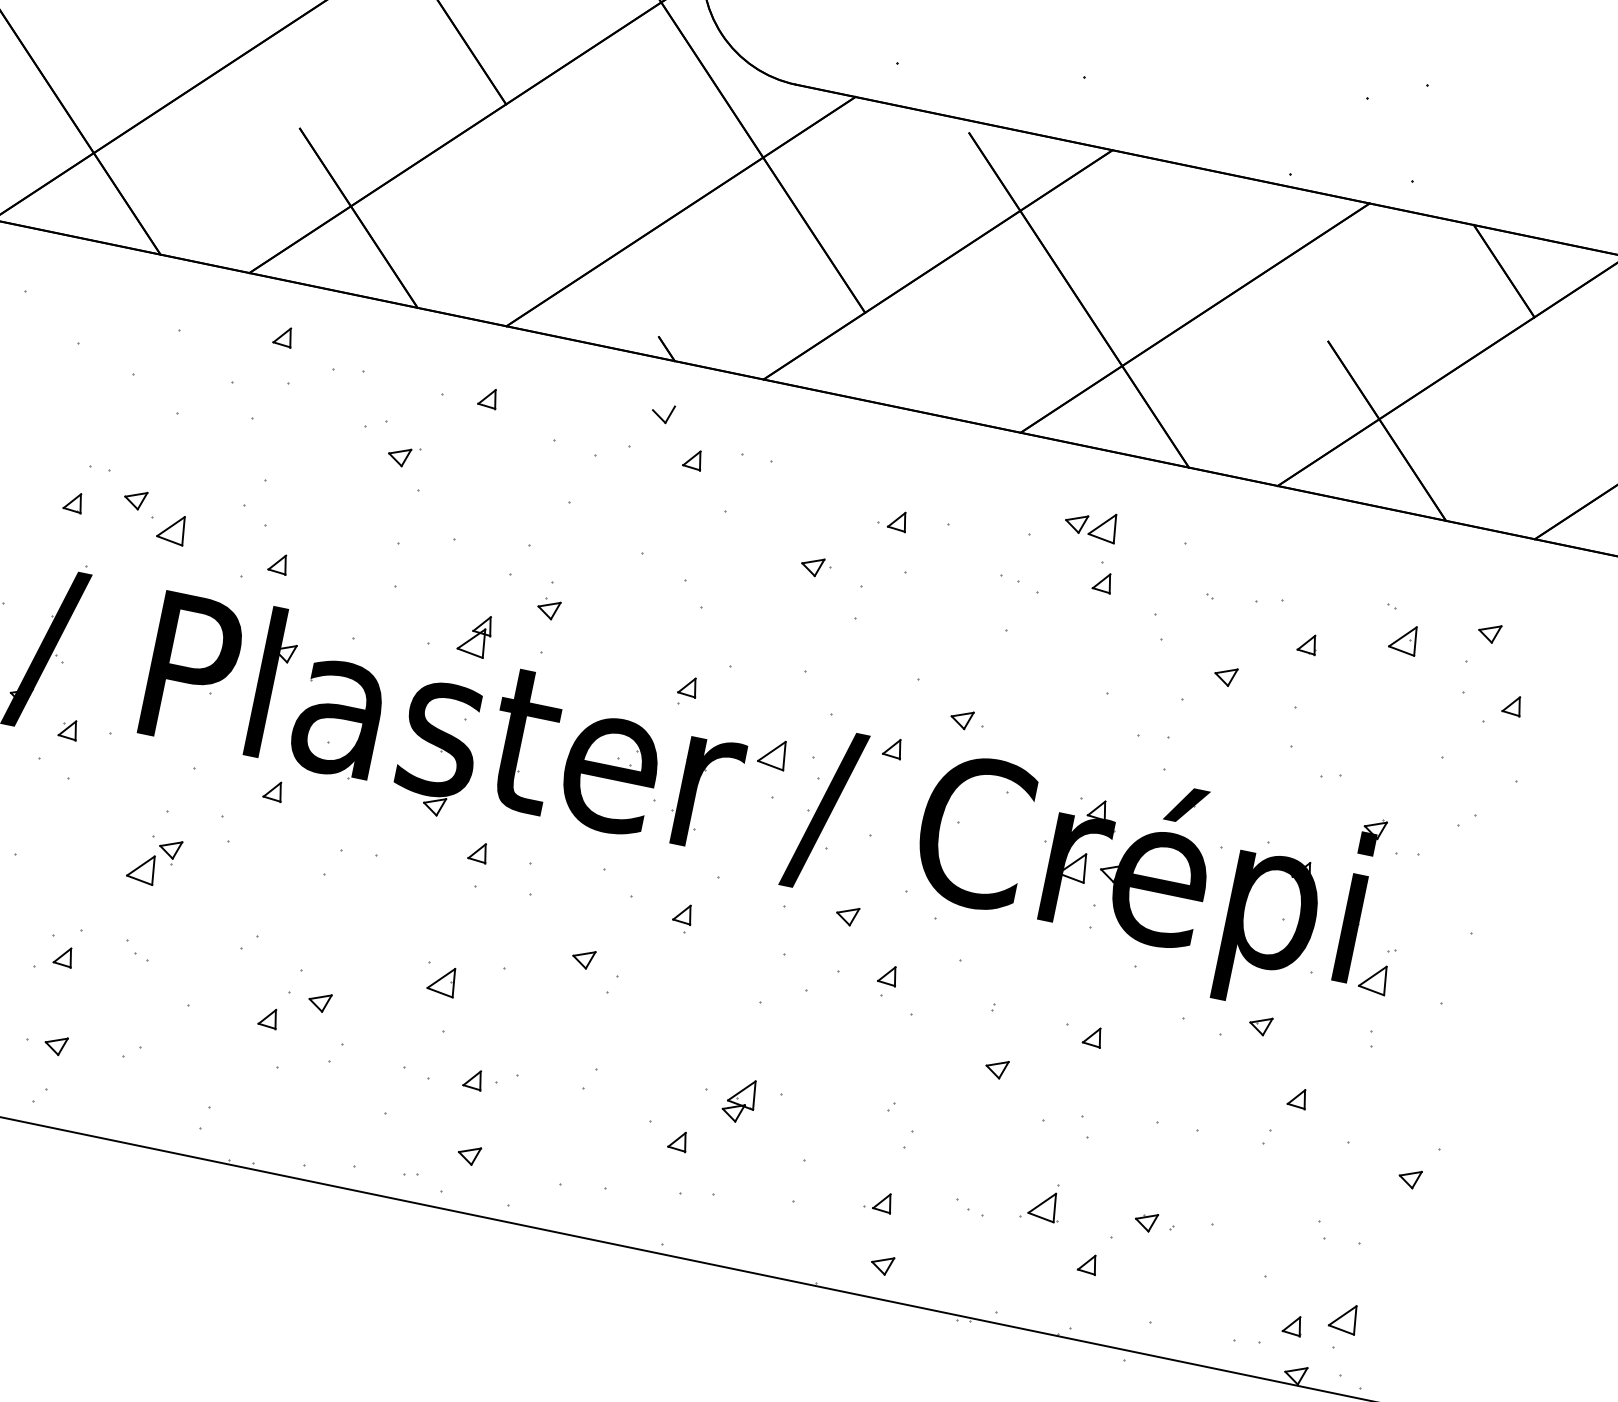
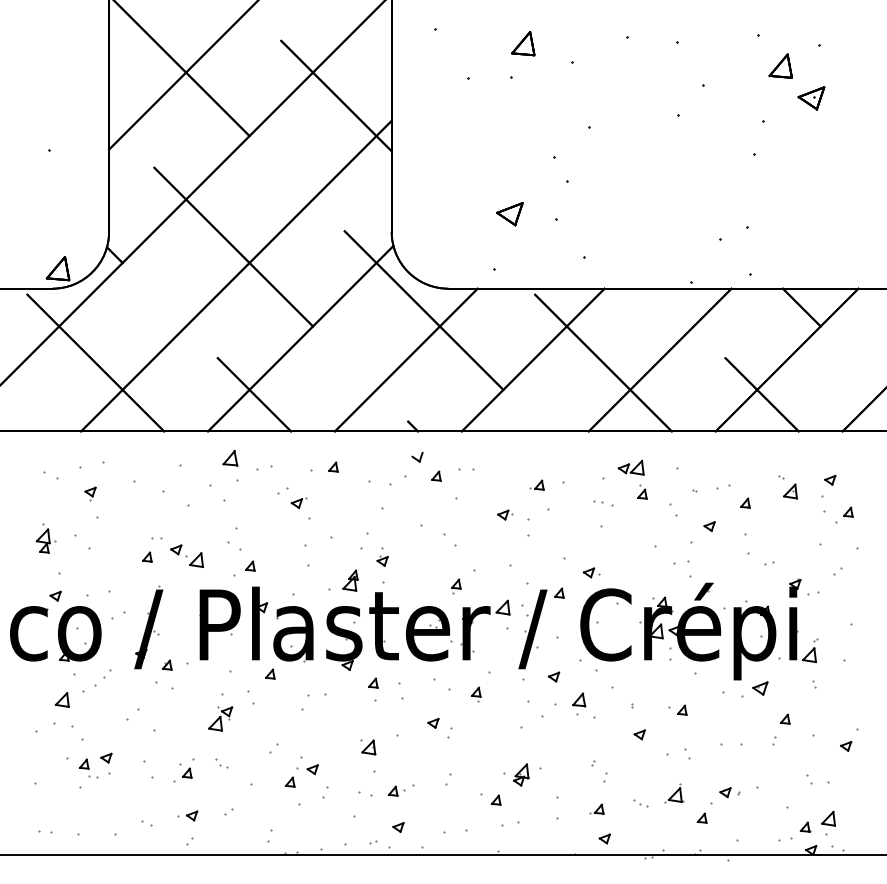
part: (283, 335) -> (230, 457), size x1.6
part: (887, 981) -> (579, 704), size x1.4
part: (1260, 1025) -> (760, 688), size x1.4

